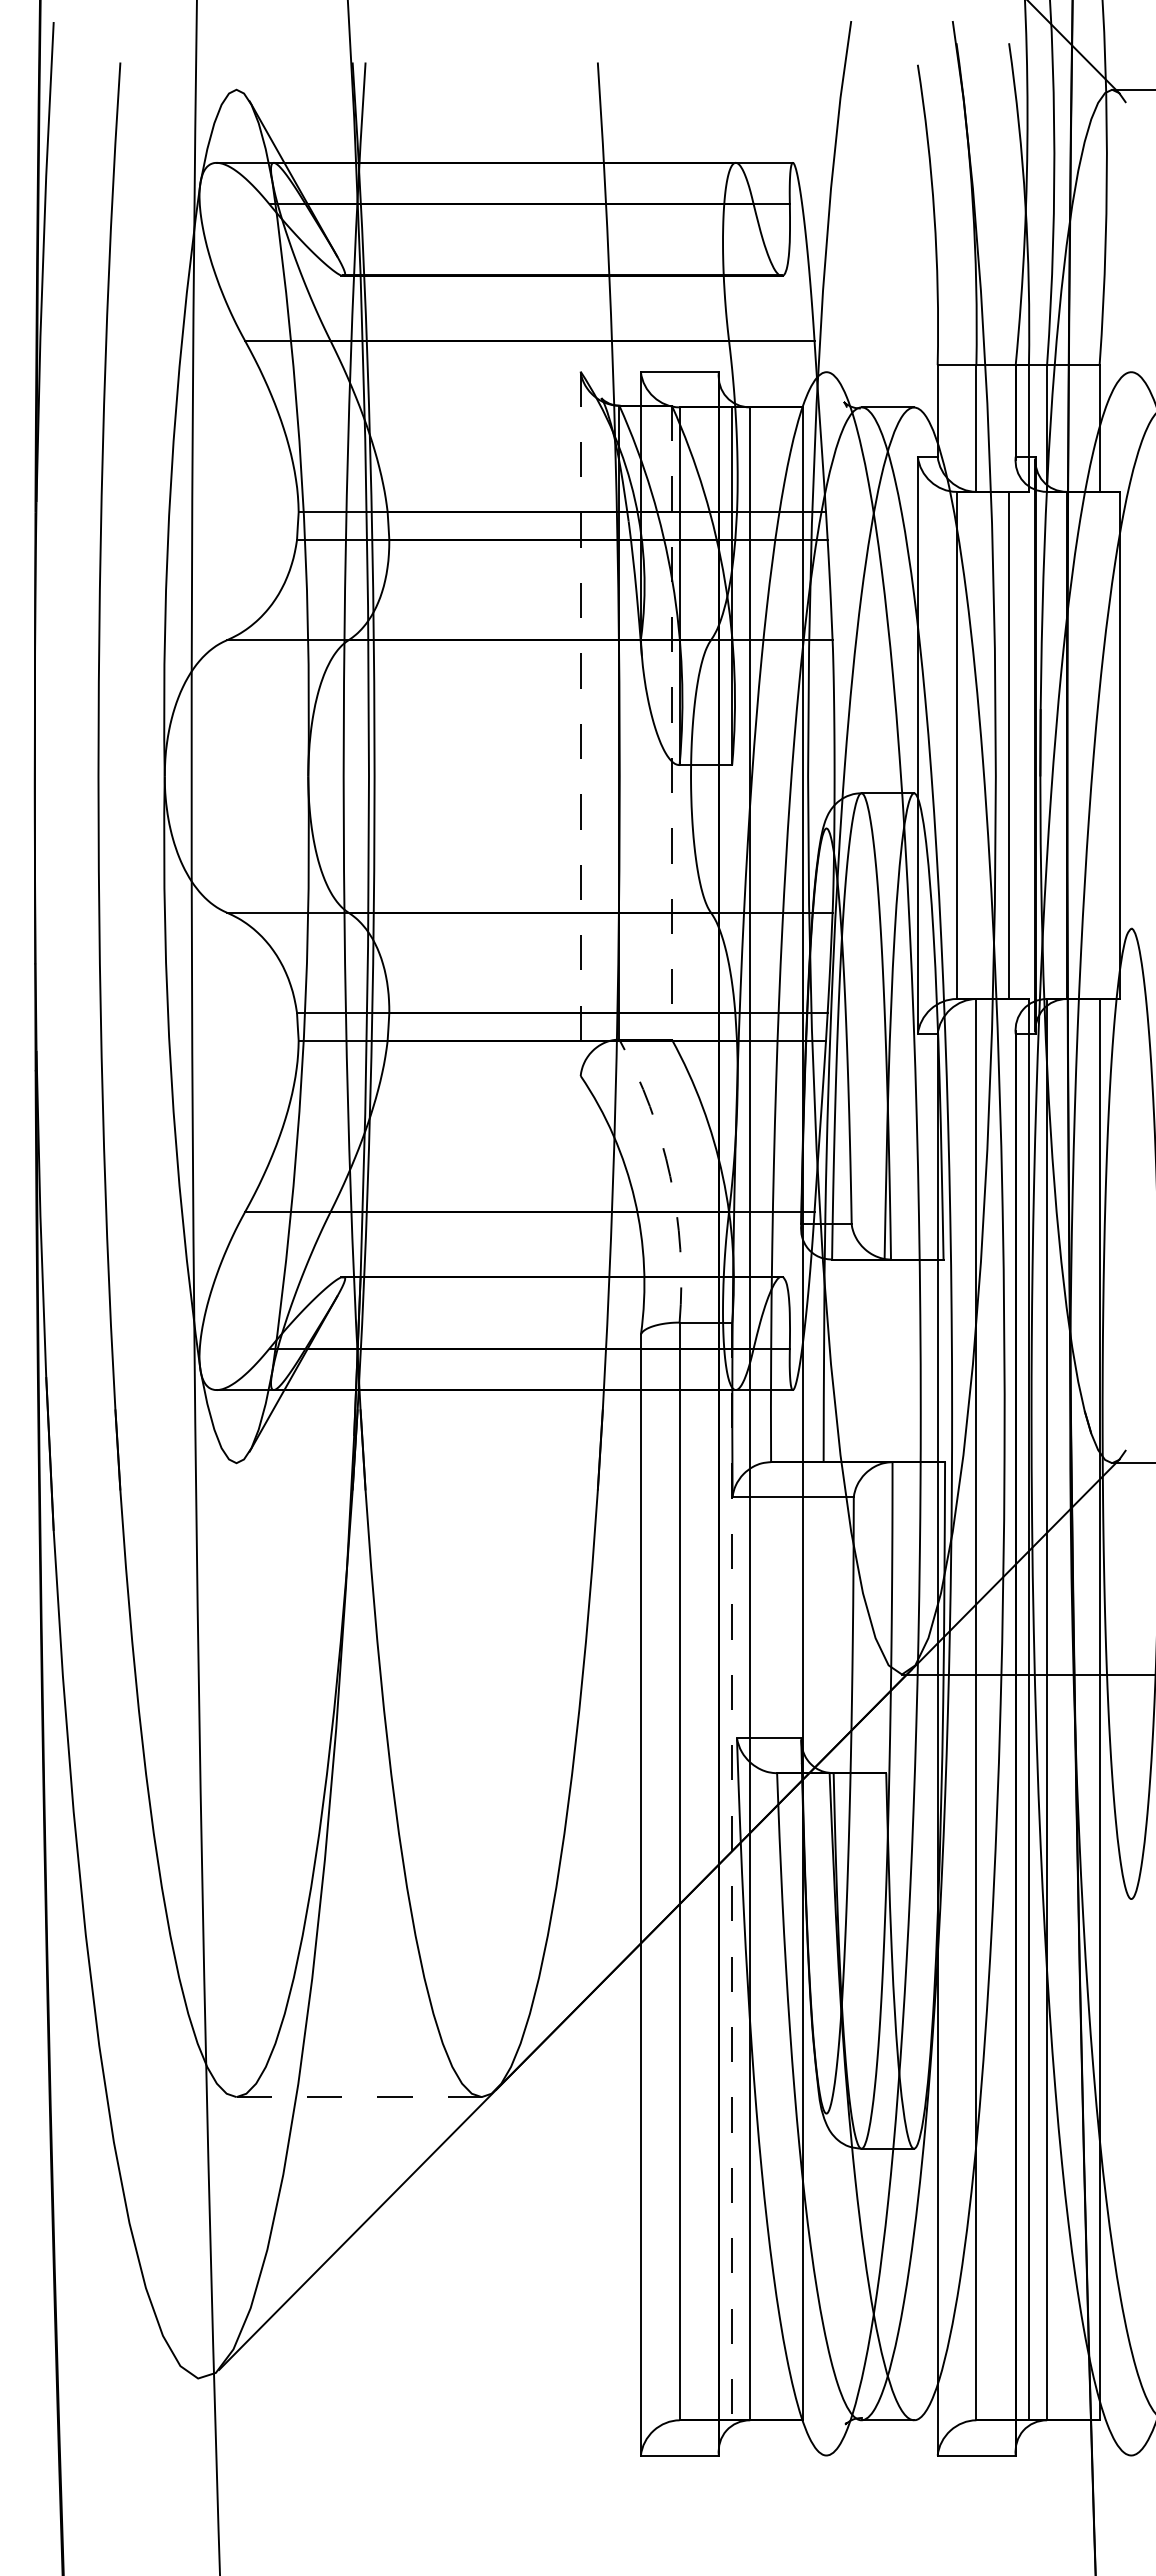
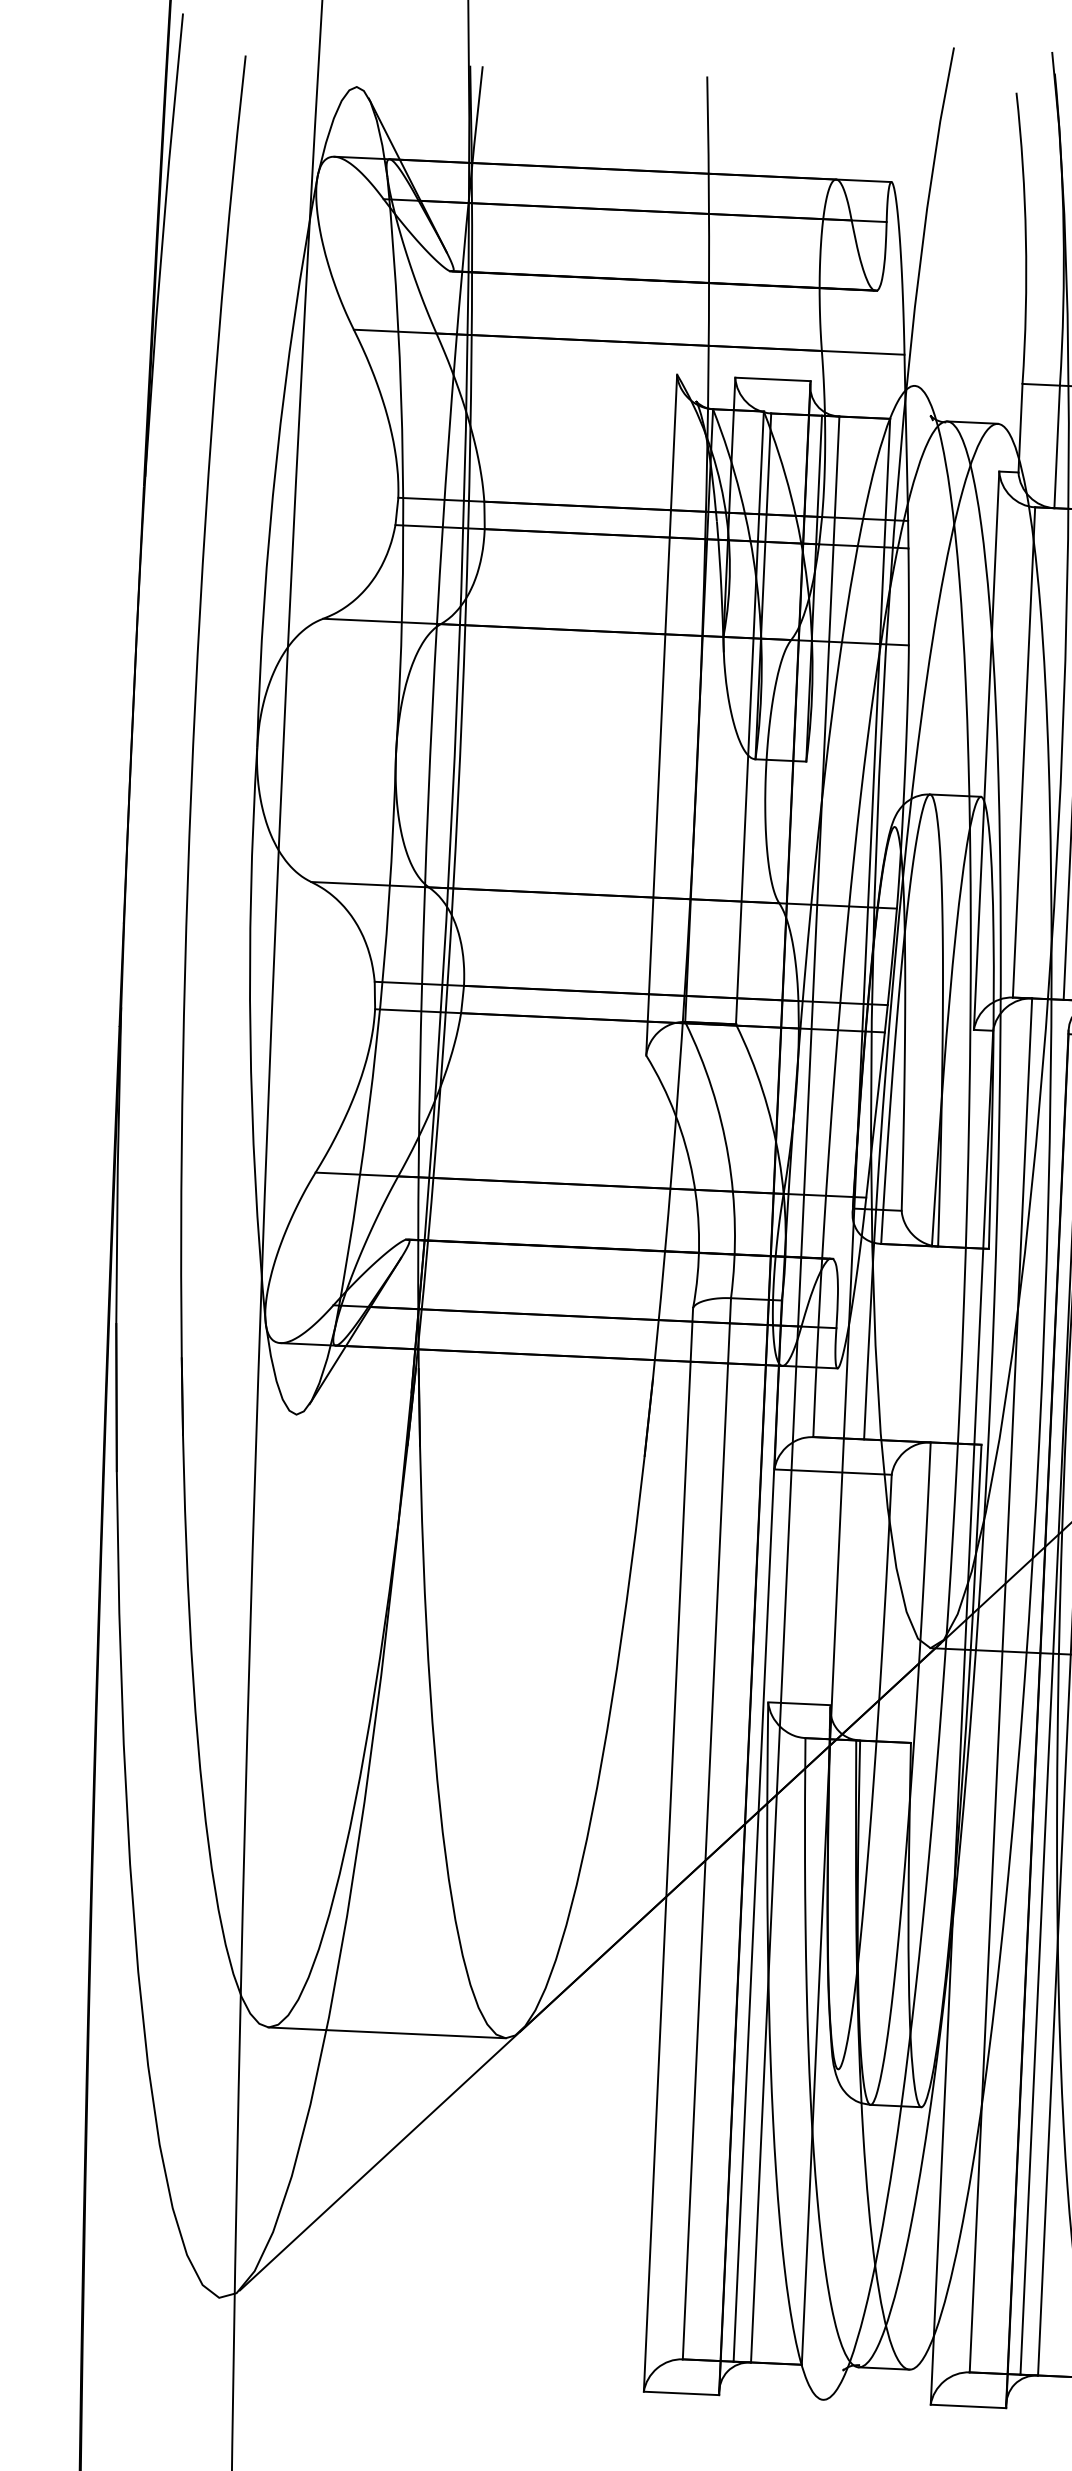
line: (671, 722) -> (749, 717), dashed -> solid
line: (580, 724) -> (661, 715), dashed -> solid
arc: (670, 1176) -> (728, 1156), dashed -> solid
line: (732, 1871) -> (758, 1831), dashed -> solid
line: (359, 2097) -> (387, 2033), dashed -> solid

